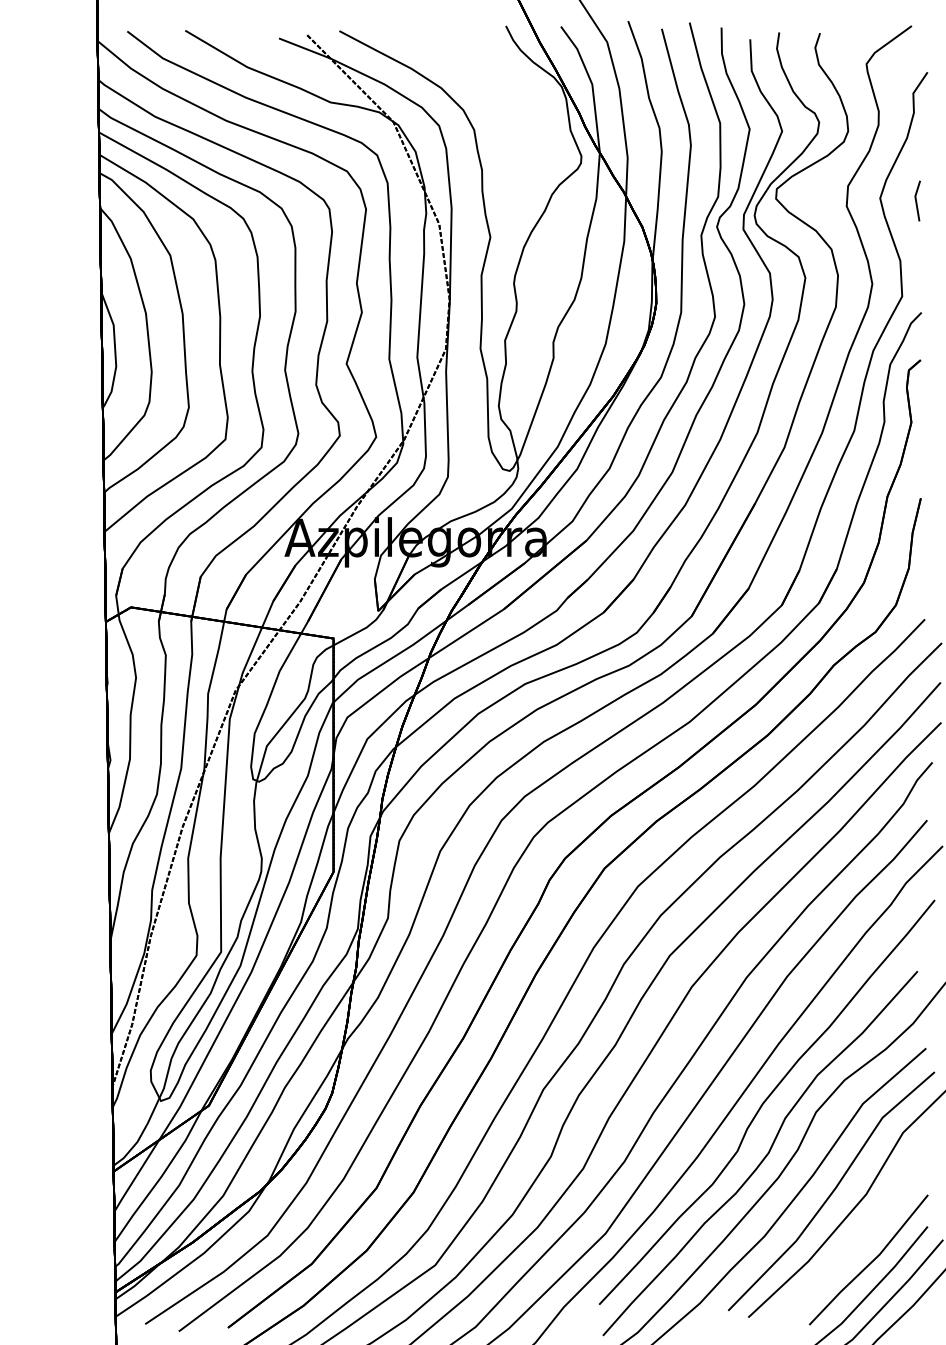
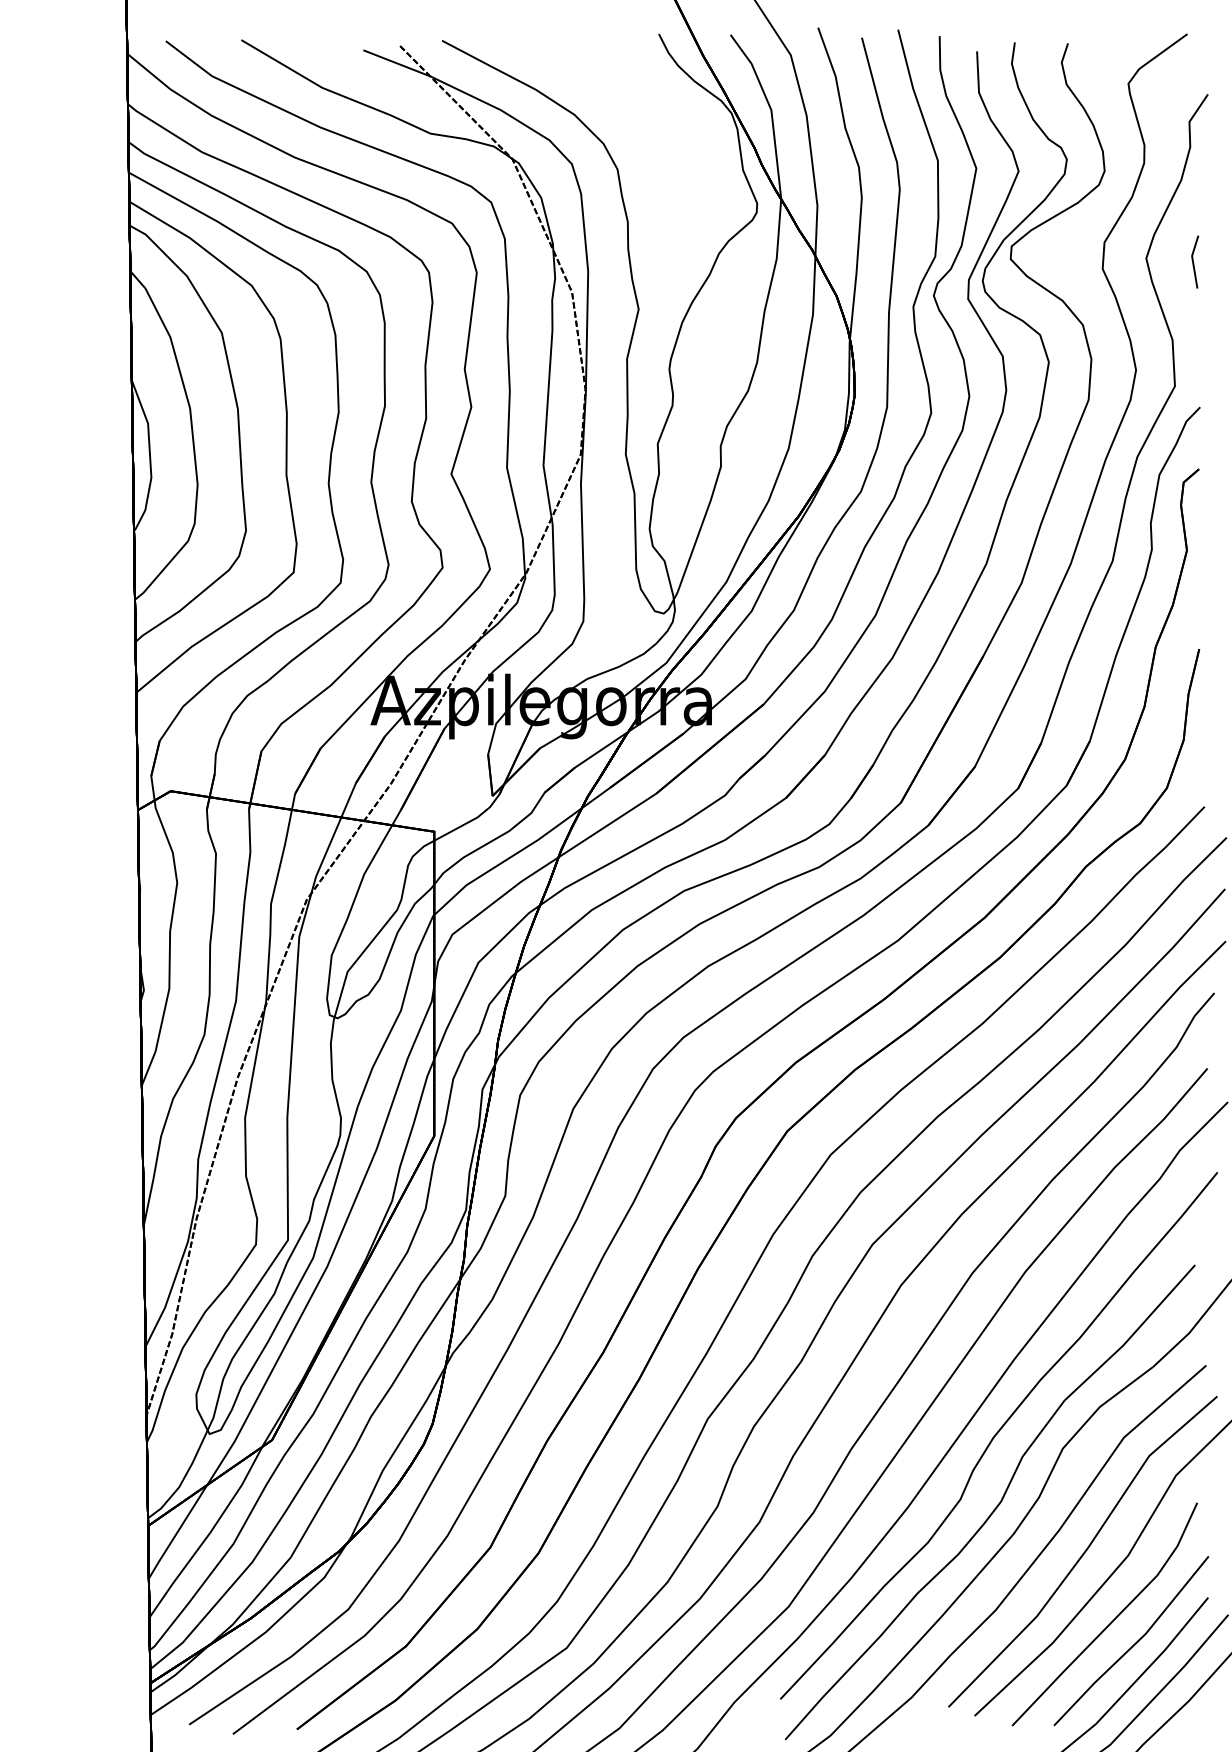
part: (853, 1244) -> (1111, 1620), added

